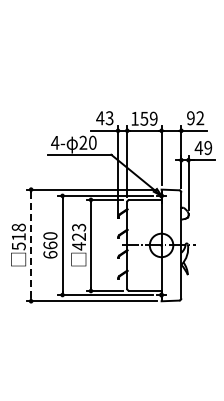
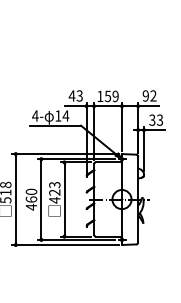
text: (87, 142) -> (61, 115), 20 -> 14
text: (203, 147) -> (156, 119), 49 -> 33
line: (31, 245) -> (16, 199), dashed -> solid
text: (50, 254) -> (31, 206), 660 -> 460

